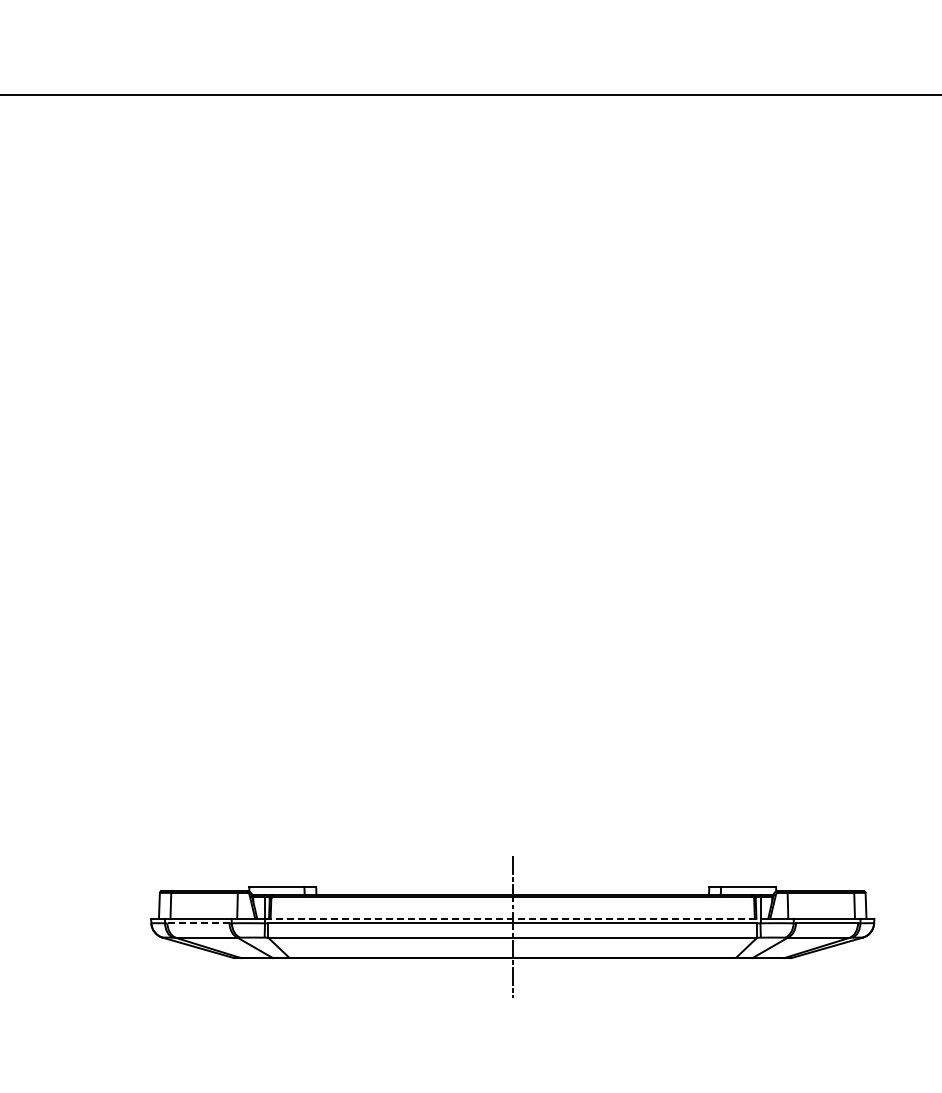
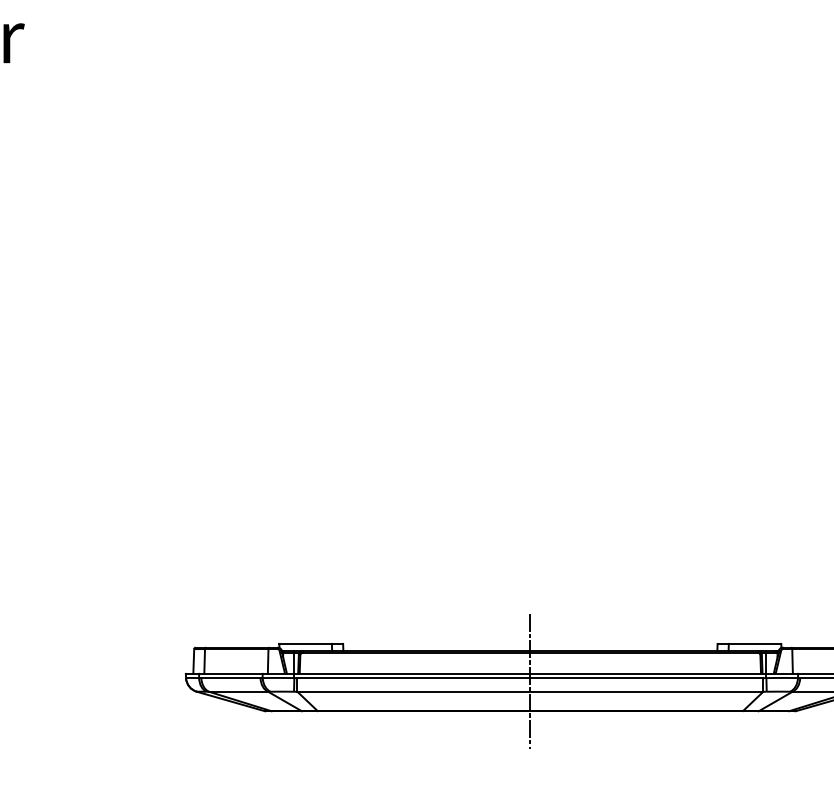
line: (512, 918) -> (530, 673), dashed -> solid
line: (197, 923) -> (230, 678), dashed -> solid

